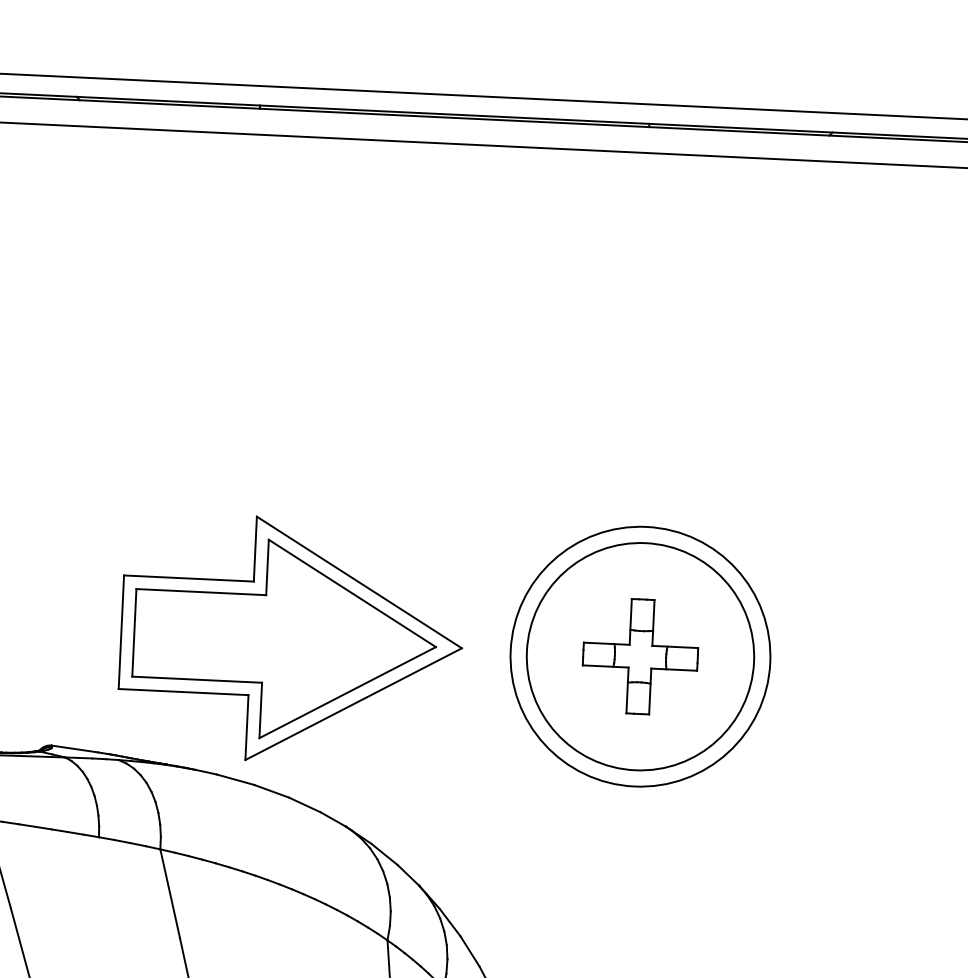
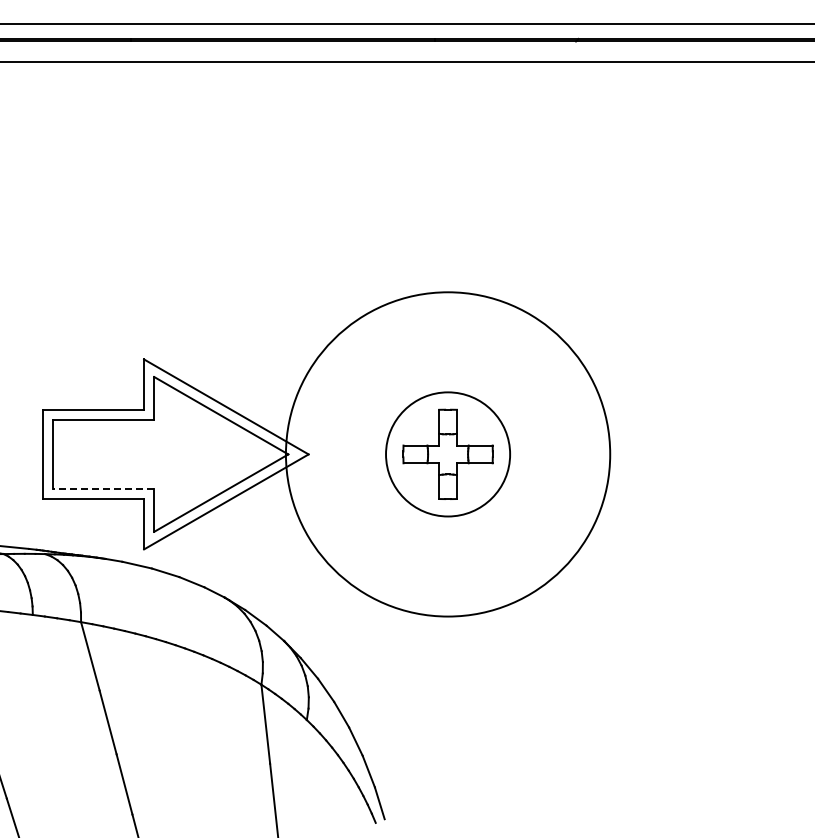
circle: (639, 656) -> (447, 454), size x0.7
circle: (639, 656) -> (447, 454), size x1.6
line: (197, 679) -> (103, 488), solid -> dashed

